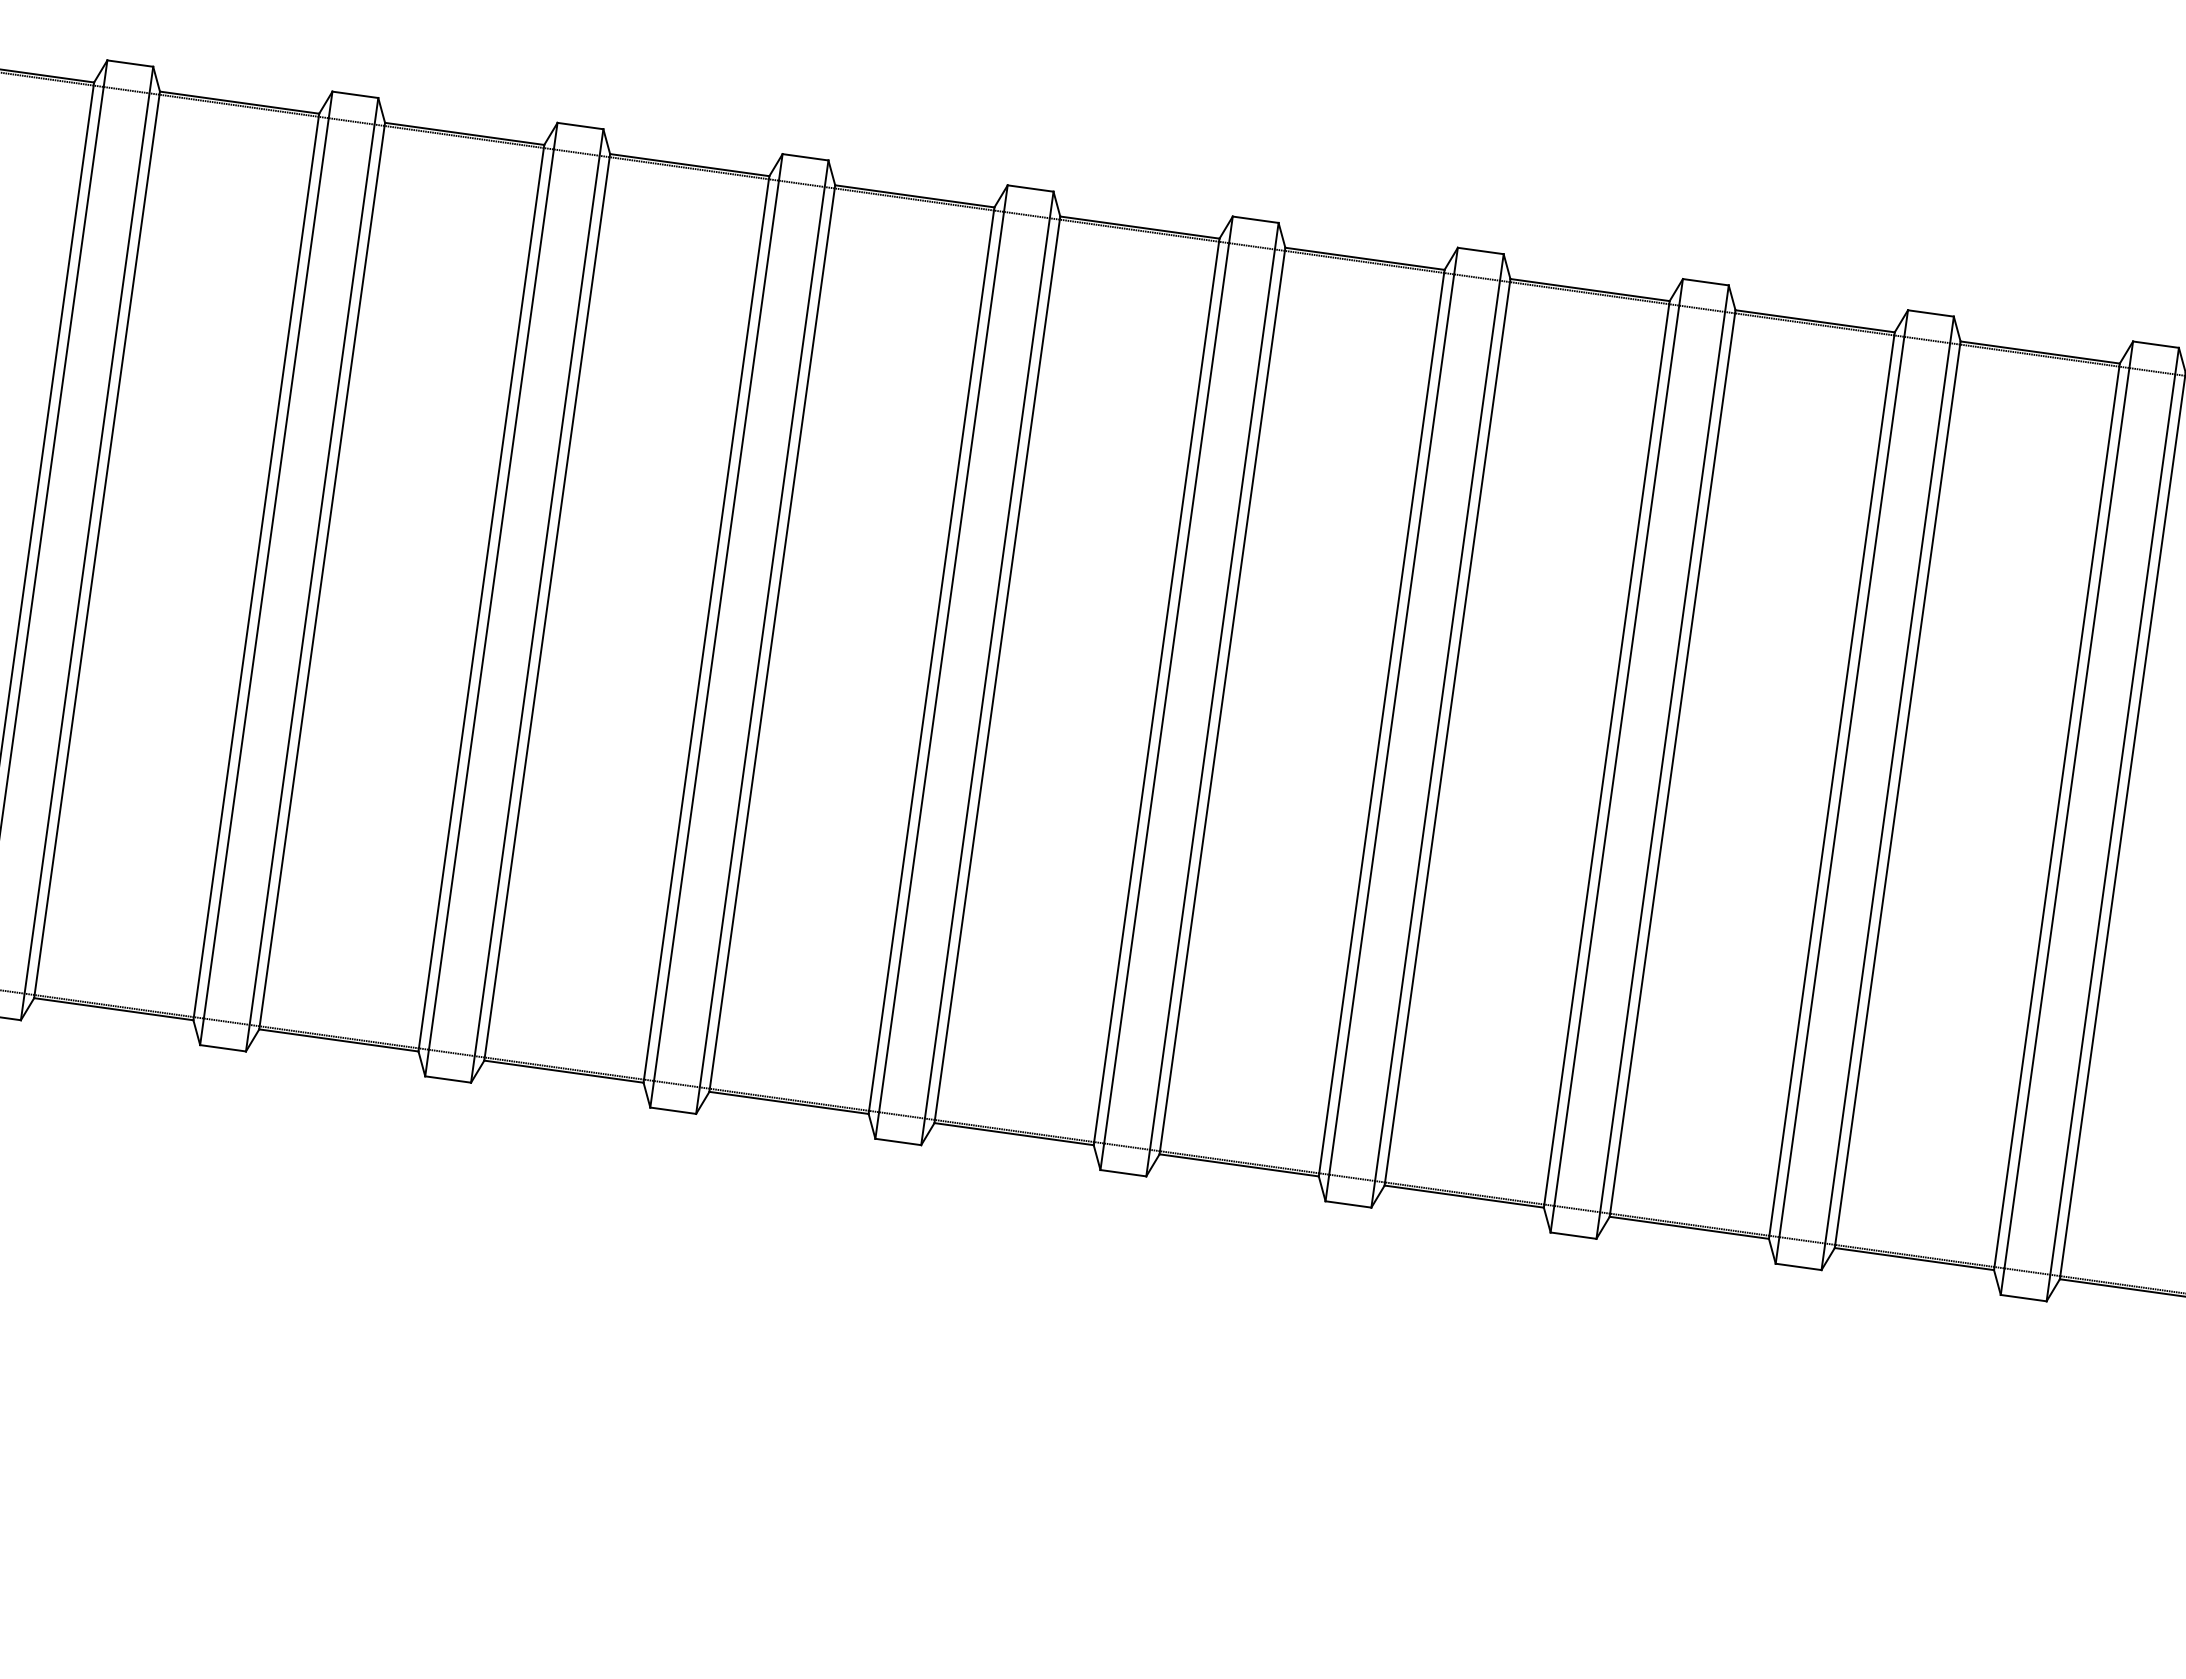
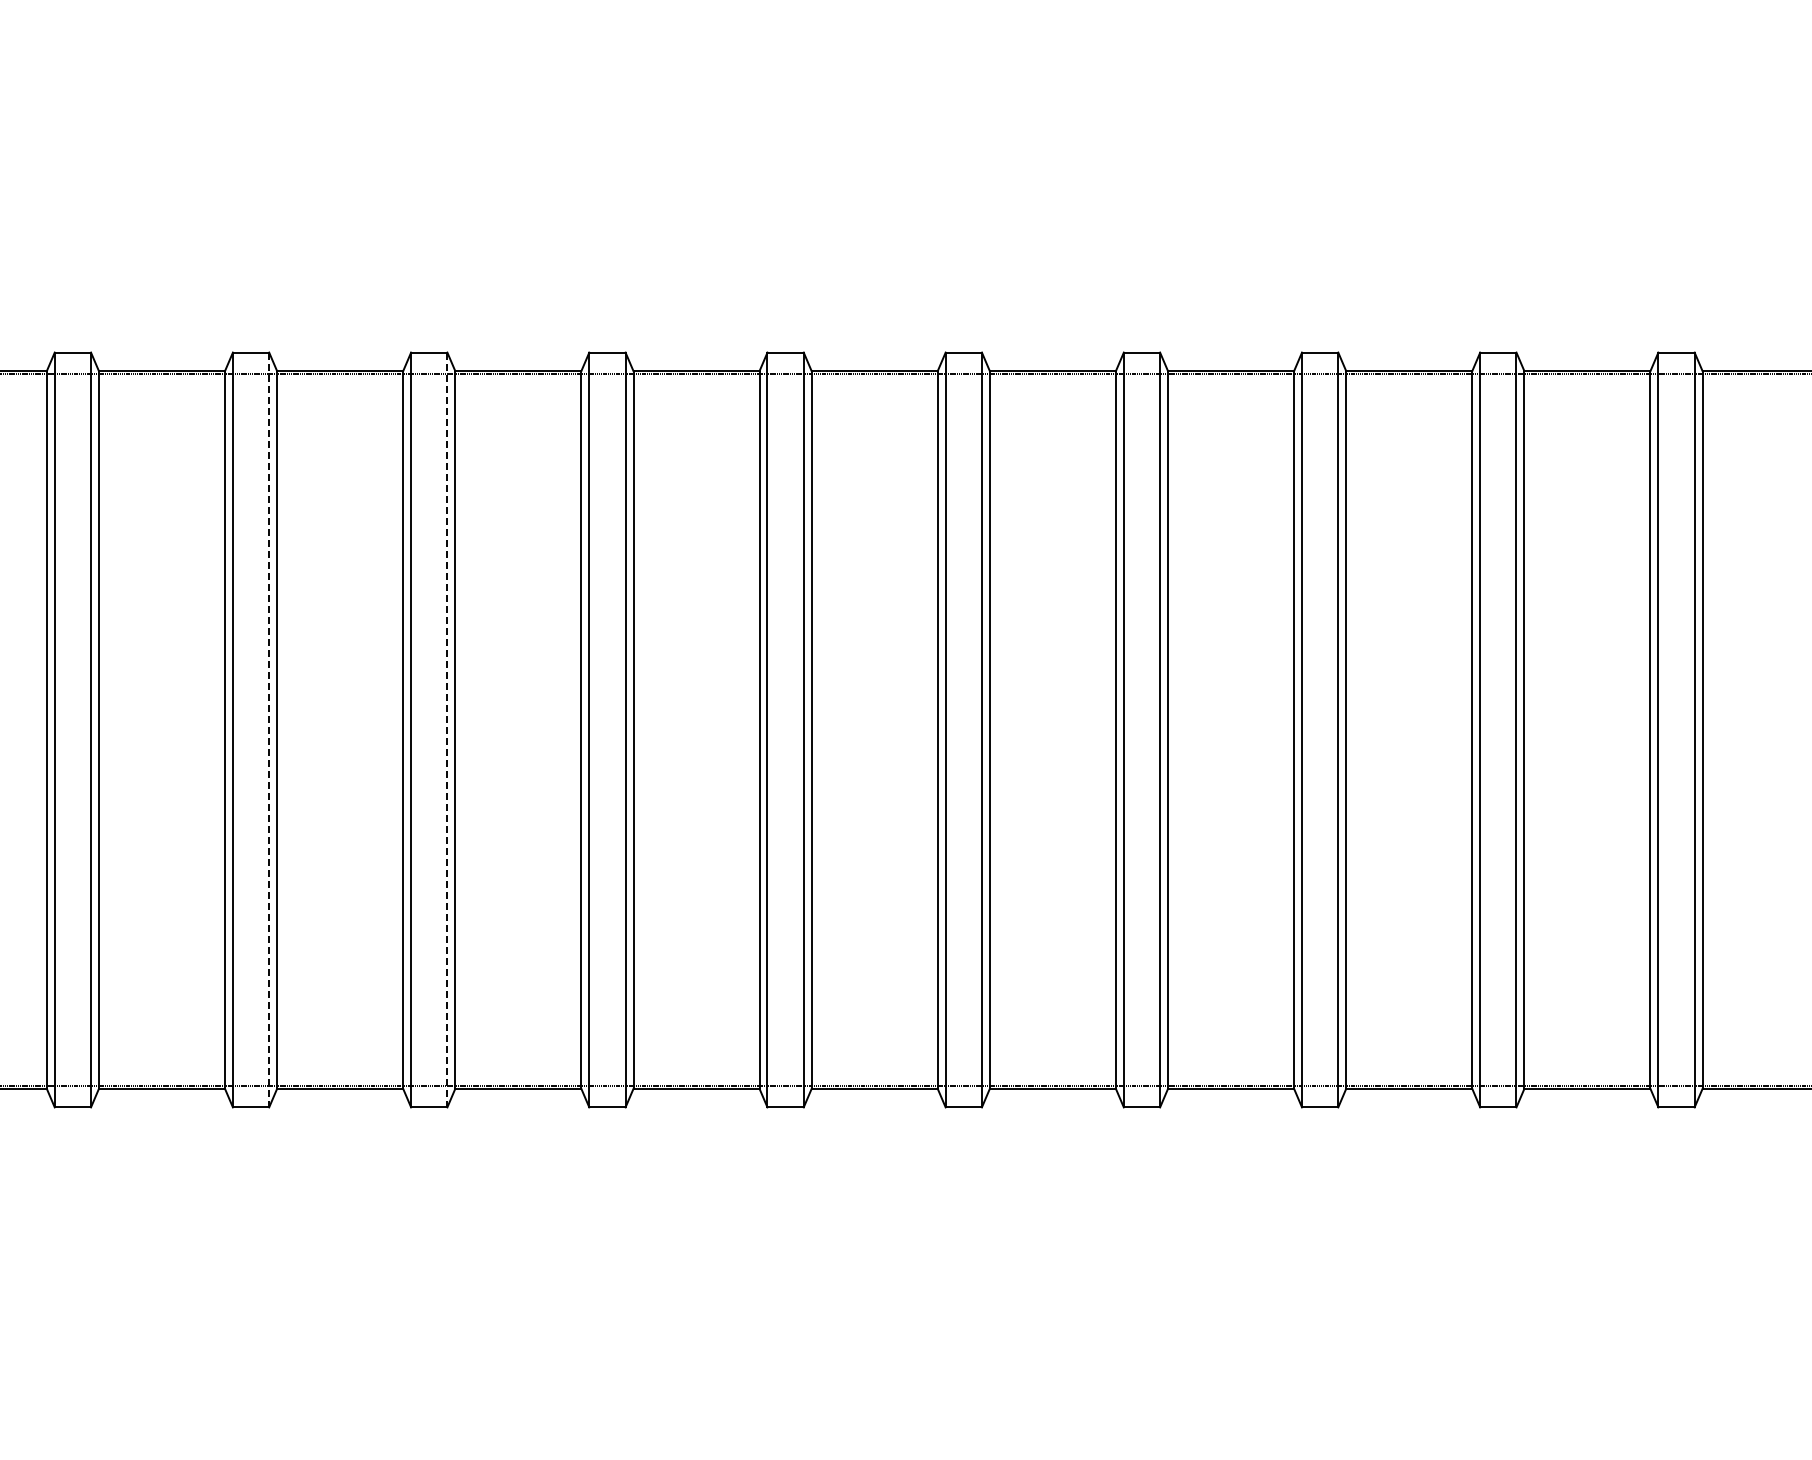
line: (312, 575) -> (269, 730), solid -> dashed
line: (537, 606) -> (447, 730), solid -> dashed

